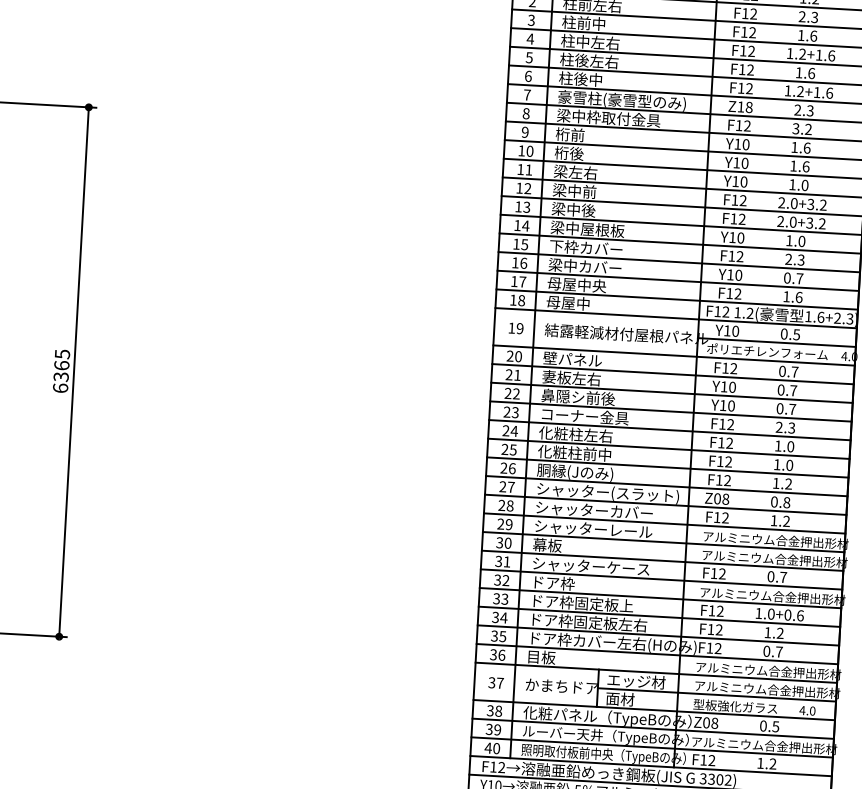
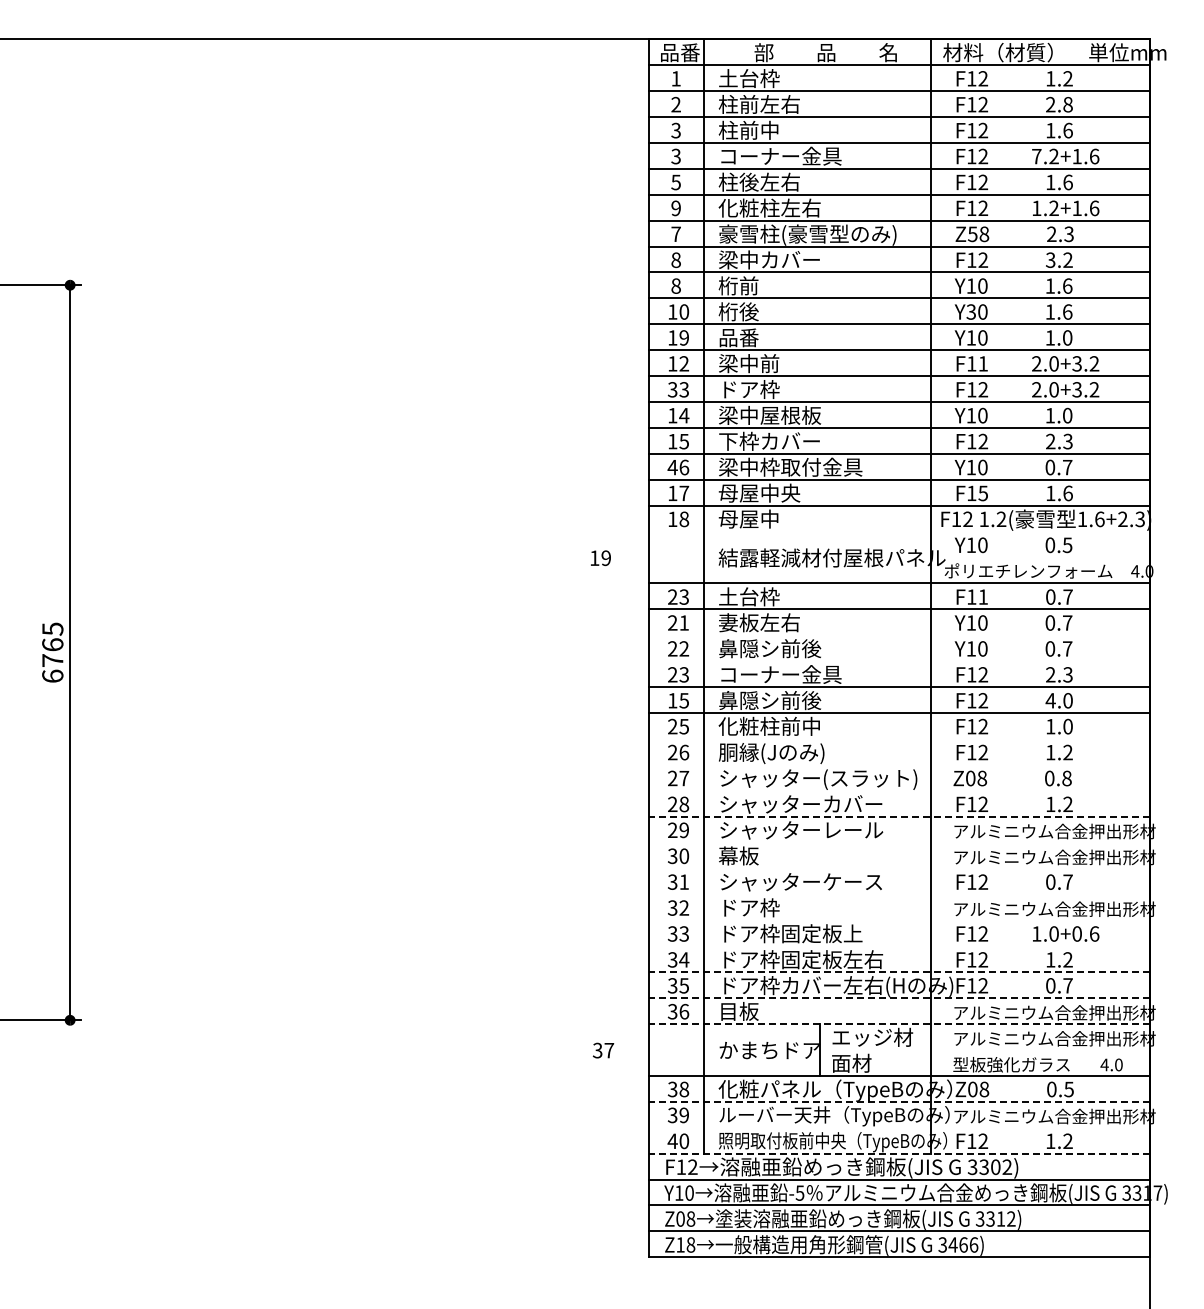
text: (814, 17) -> (1067, 104), 2.3 -> 2.8
text: (529, 39) -> (675, 156), 4 -> 3
text: (604, 42) -> (779, 155), 柱中左右 -> コーナー金具
text: (789, 53) -> (1036, 156), 1.2+1.6 -> 7.2+1.6
text: (528, 76) -> (676, 208), 6 -> 9
text: (595, 79) -> (769, 207), 柱後中 -> 化粧柱左右
text: (740, 107) -> (972, 234), Z18 -> Z58
text: (623, 118) -> (811, 259), 梁中枠取付金具 -> 梁中カバー
text: (524, 131) -> (675, 285), 9 -> 8
text: (736, 162) -> (970, 311), Y10 -> Y30
text: (528, 169) -> (683, 337), 11 -> 19
text: (575, 172) -> (749, 337), 梁左右 -> 品番
text: (743, 200) -> (983, 363), F12 -> F11
text: (518, 206) -> (672, 389), 13 -> 33
text: (573, 209) -> (749, 389), 梁中後 -> ドア枠
text: (515, 262) -> (672, 467), 16 -> 46
text: (615, 267) -> (811, 466), 梁中カバー -> 梁中枠取付金具
text: (738, 294) -> (983, 493), F12 -> F15
line: (676, 318) -> (899, 531), removed
text: (515, 328) -> (600, 558), moved
line: (776, 342) -> (1040, 557), removed
text: (518, 356) -> (684, 596), 20 -> 23
text: (572, 359) -> (758, 596), 壁パネル -> 土台枠
text: (734, 368) -> (983, 596), F12 -> F11
text: (61, 376) -> (52, 660), 6365 -> 6765
line: (672, 392) -> (899, 635), removed
line: (670, 411) -> (899, 661), removed
text: (510, 430) -> (678, 700), 24 -> 15
text: (575, 434) -> (769, 700), 化粧柱左右 -> 鼻隠シ前後
text: (778, 445) -> (1050, 700), 1.0 -> 4.0
line: (667, 467) -> (899, 738), removed
line: (666, 485) -> (899, 764), removed
line: (665, 504) -> (899, 790), removed
line: (664, 523) -> (899, 816), solid -> dashed
line: (663, 542) -> (899, 842), removed
line: (662, 560) -> (899, 868), removed
line: (661, 579) -> (899, 894), removed
line: (660, 598) -> (899, 920), removed
line: (659, 616) -> (899, 946), removed
line: (658, 635) -> (899, 972), solid -> dashed
line: (657, 654) -> (899, 998), solid -> dashed
line: (656, 673) -> (899, 1024), solid -> dashed
text: (496, 682) -> (603, 1050), moved
line: (716, 694) -> (984, 1049), removed
line: (653, 728) -> (899, 1101), solid -> dashed
line: (652, 747) -> (899, 1127), removed
line: (651, 766) -> (899, 1153), solid -> dashed

